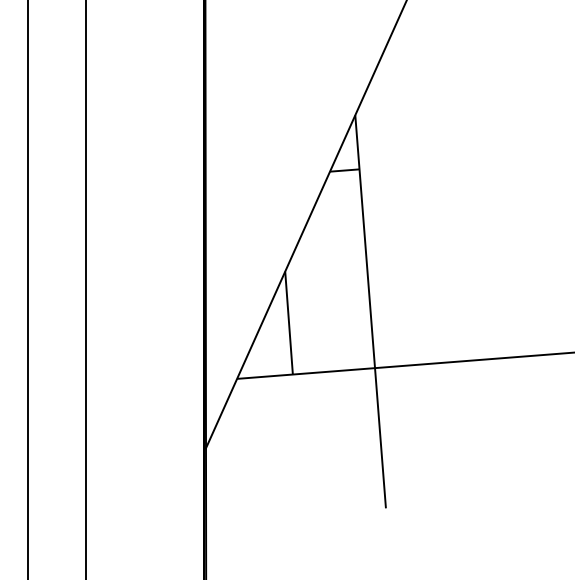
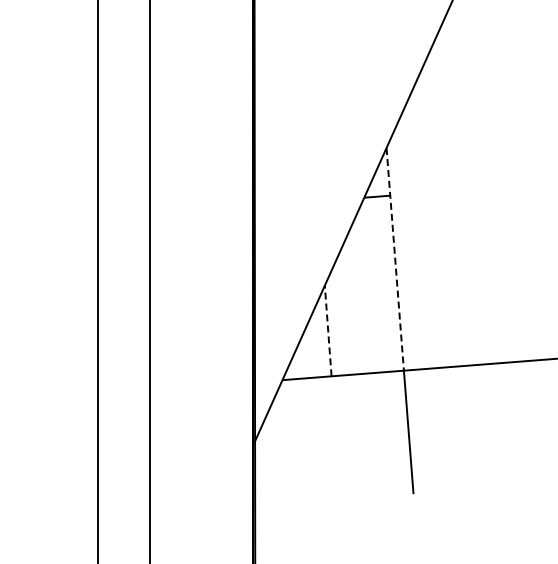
line: (365, 241) -> (395, 259), solid -> dashed
line: (289, 322) -> (328, 330), solid -> dashed

